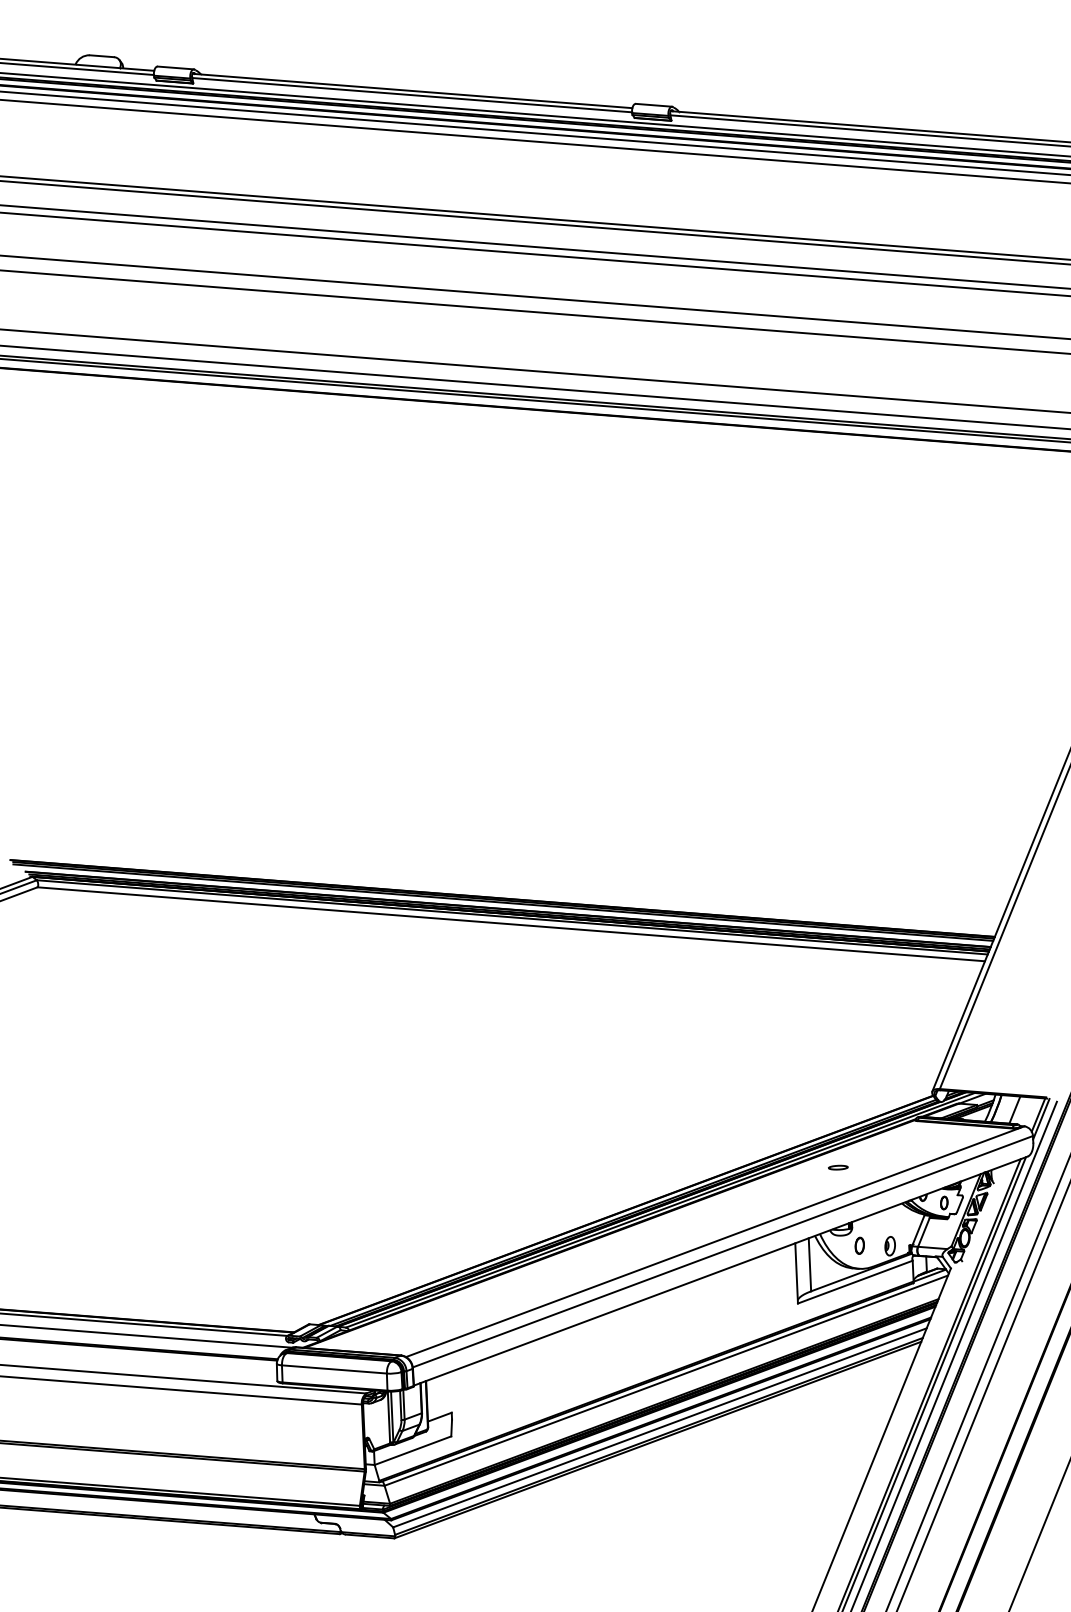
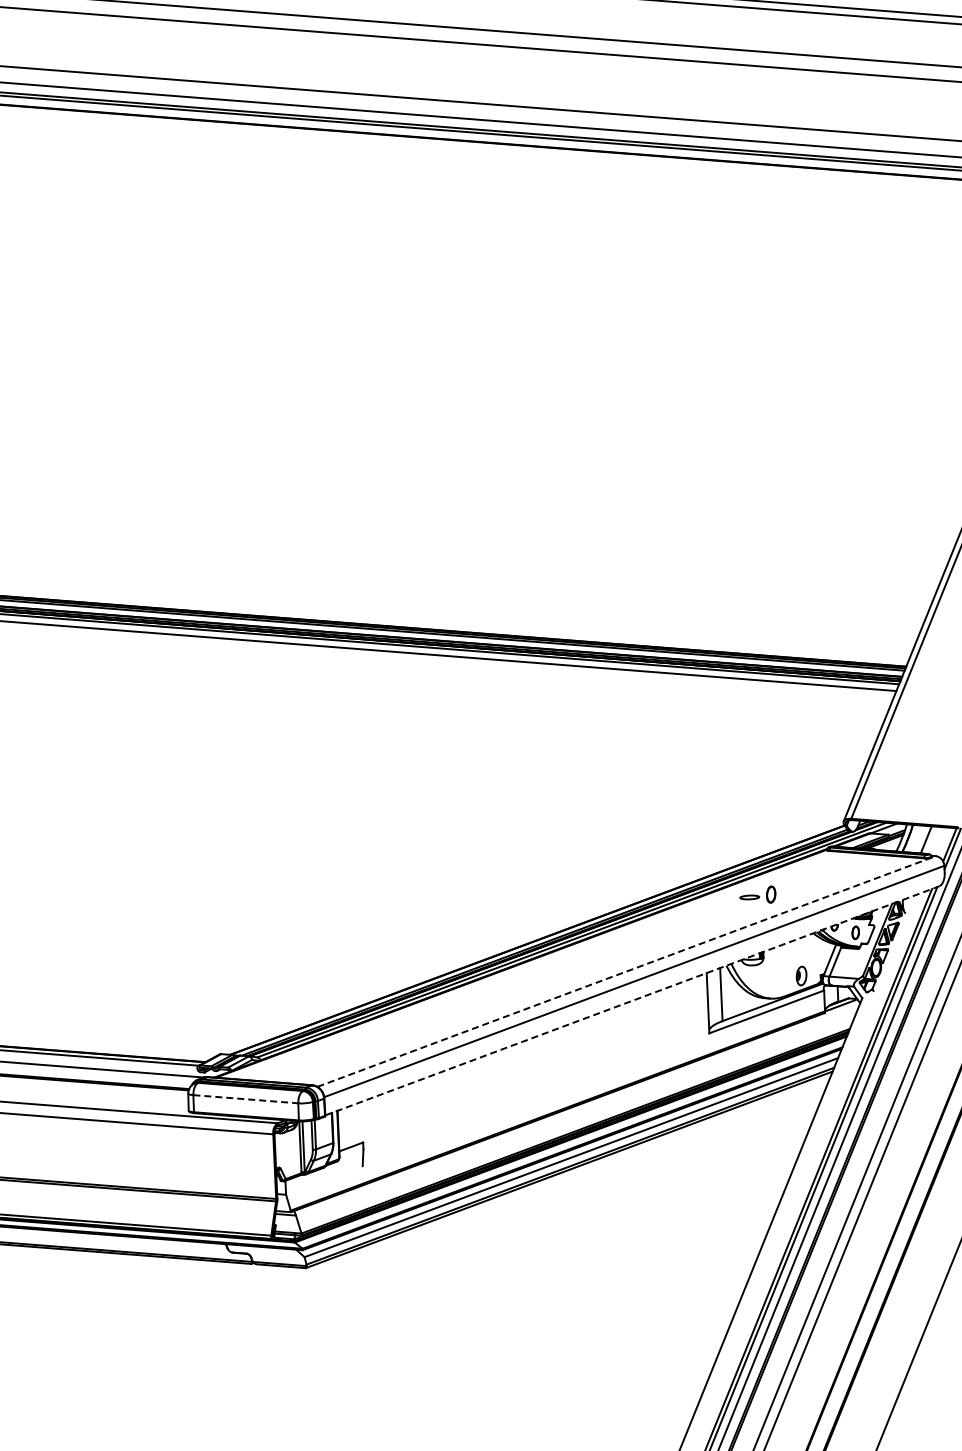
line: (715, 1241) -> (626, 971), solid -> dashed
part: (859, 1245) -> (770, 894), moved
line: (720, 1271) -> (631, 1001), solid -> dashed
line: (334, 1369) -> (245, 1099), solid -> dashed
line: (666, 1380) -> (577, 1110), removed
line: (412, 1450) -> (323, 1180), removed

